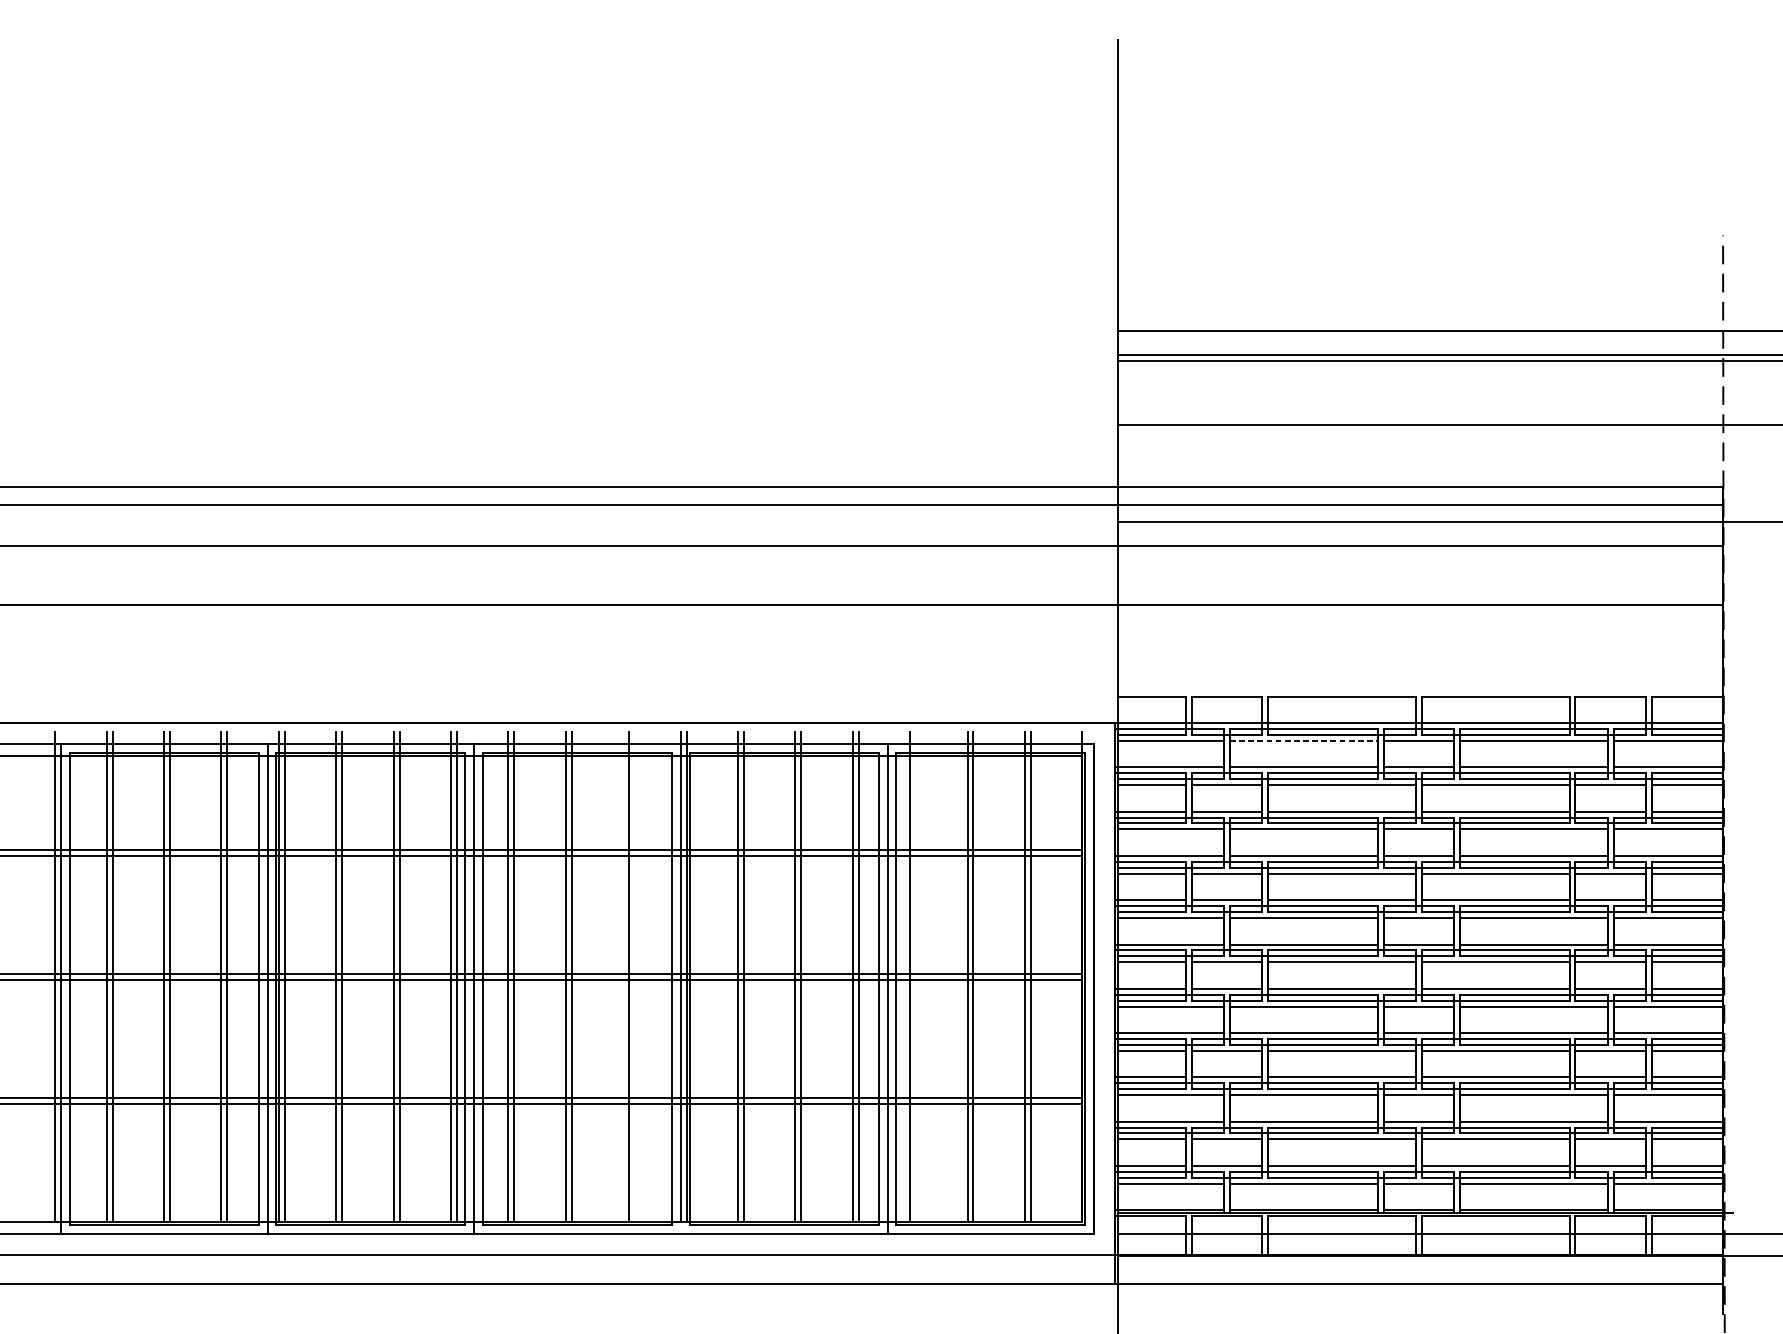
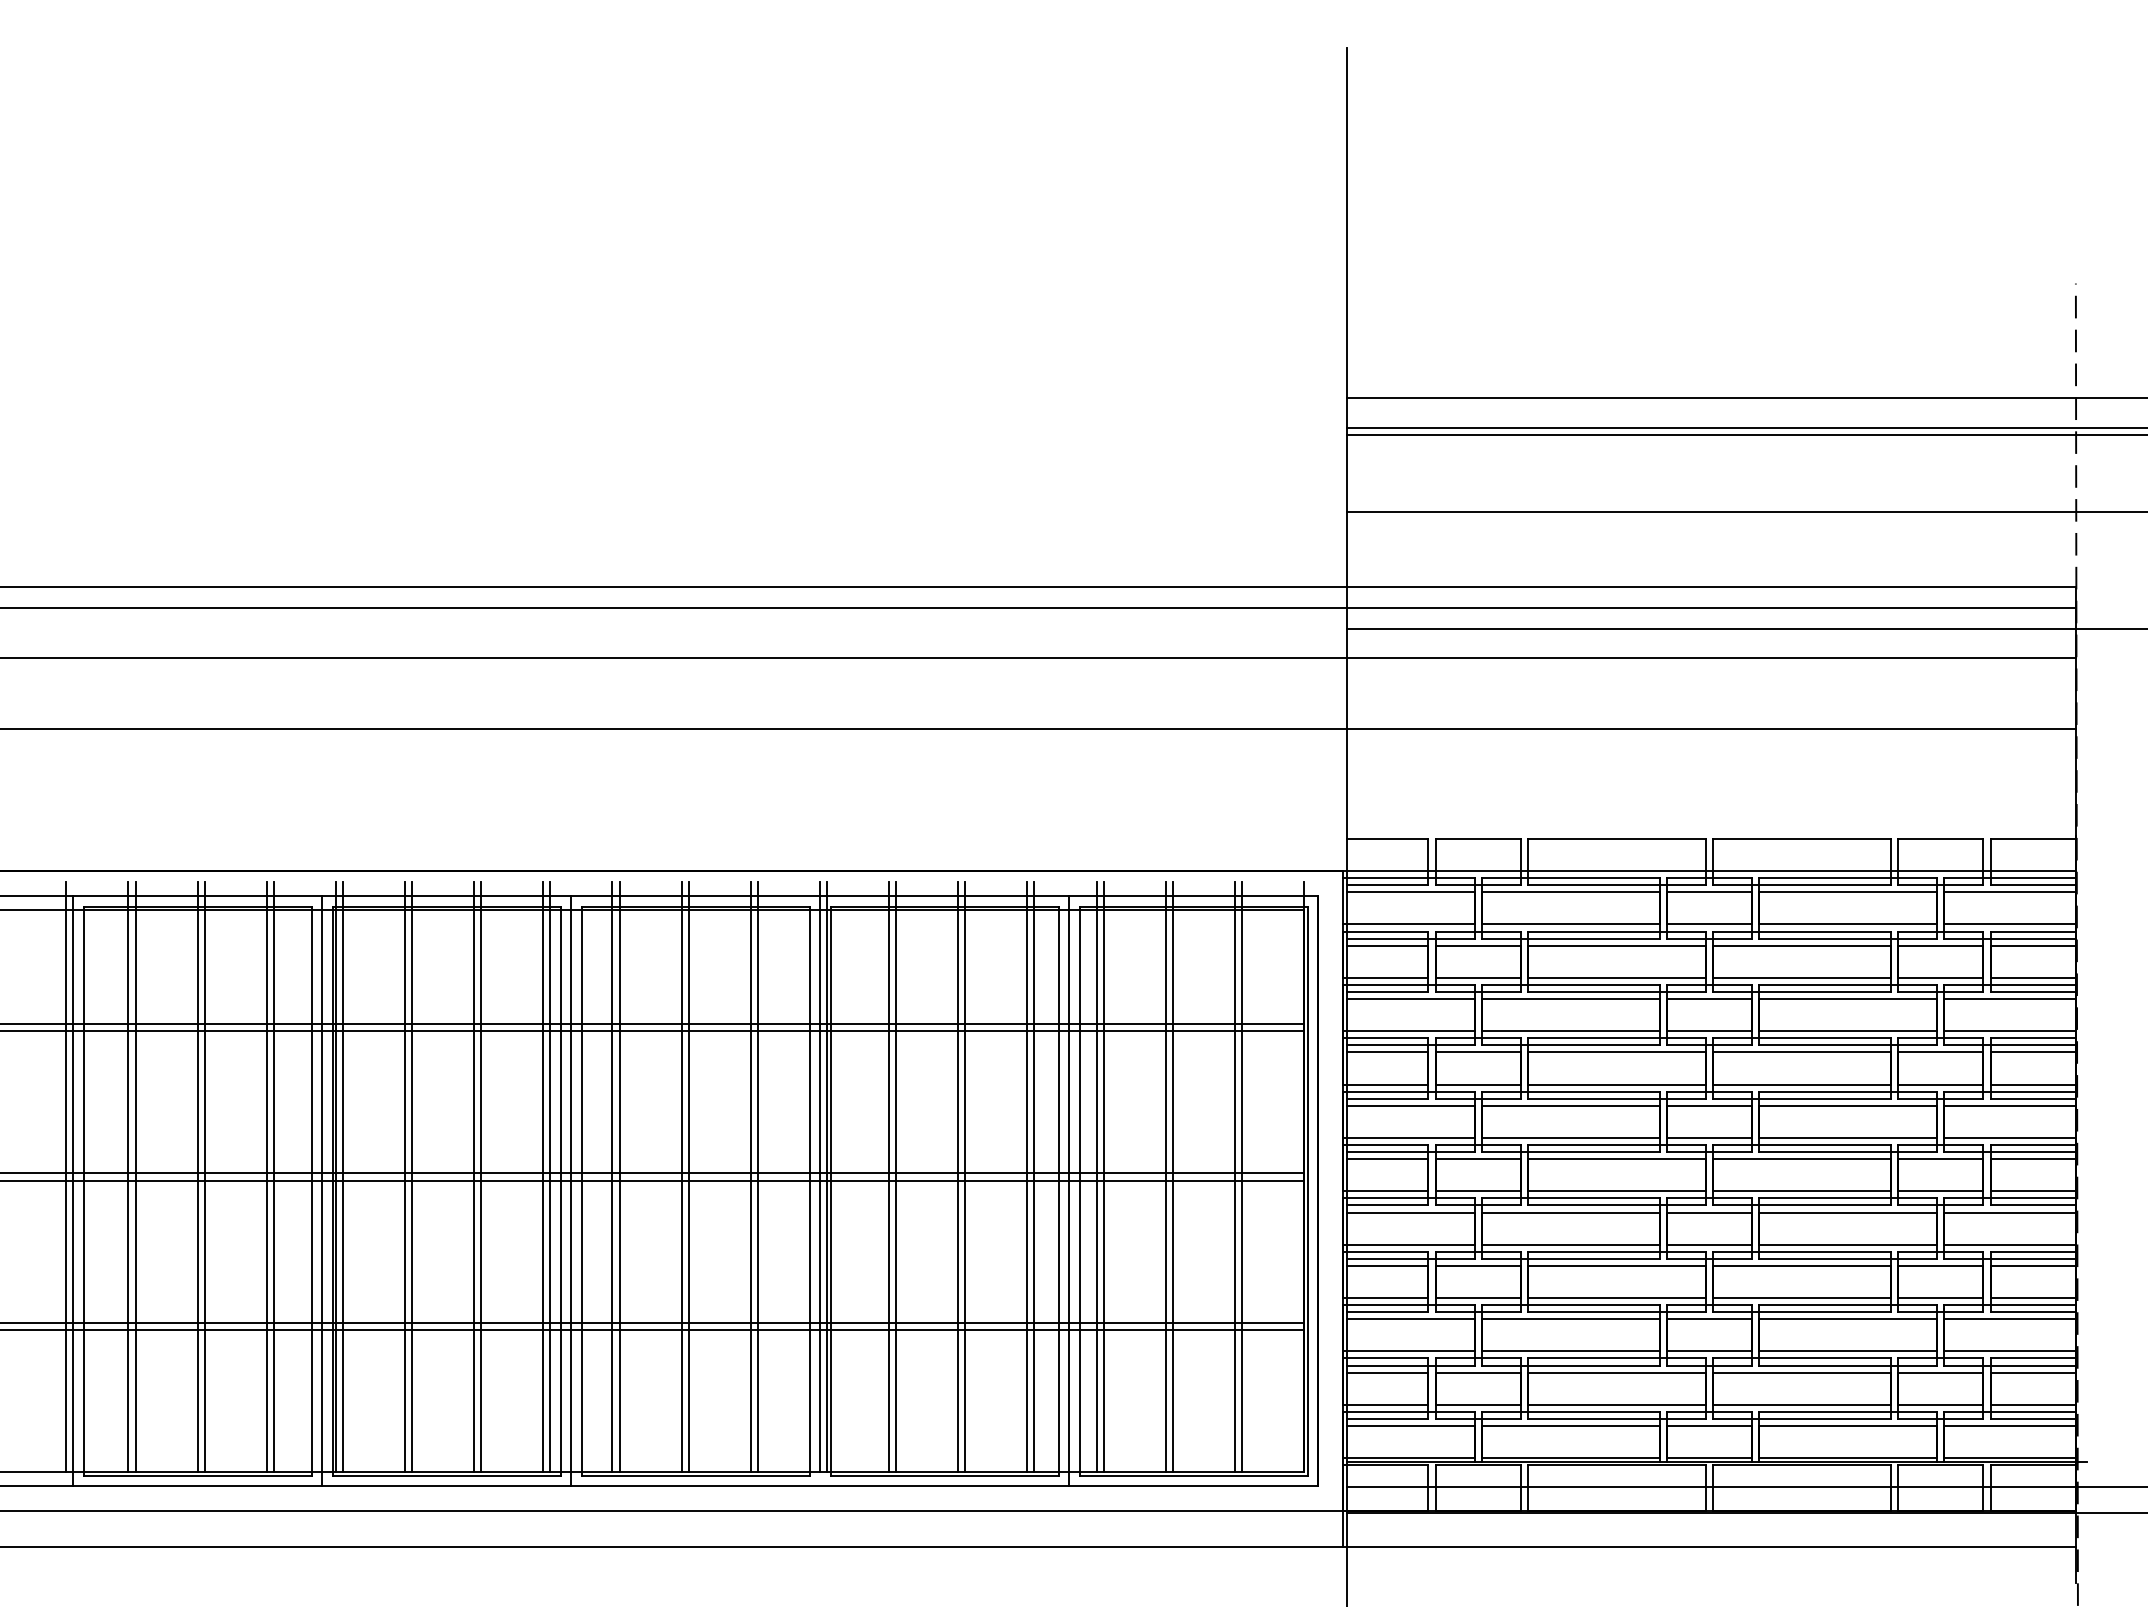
line: (1303, 740) -> (1570, 892), dashed -> solid
line: (622, 976) -> (750, 1176), added
line: (915, 976) -> (1103, 1176), added

